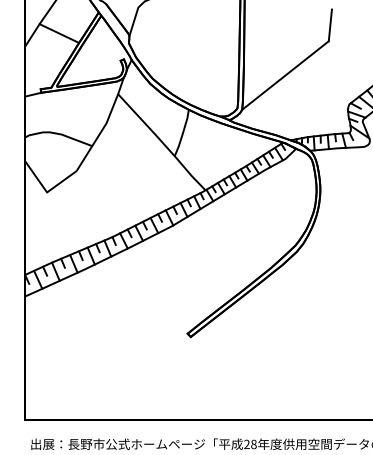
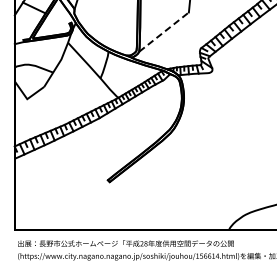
line: (286, 76) -> (164, 32), solid -> dashed

